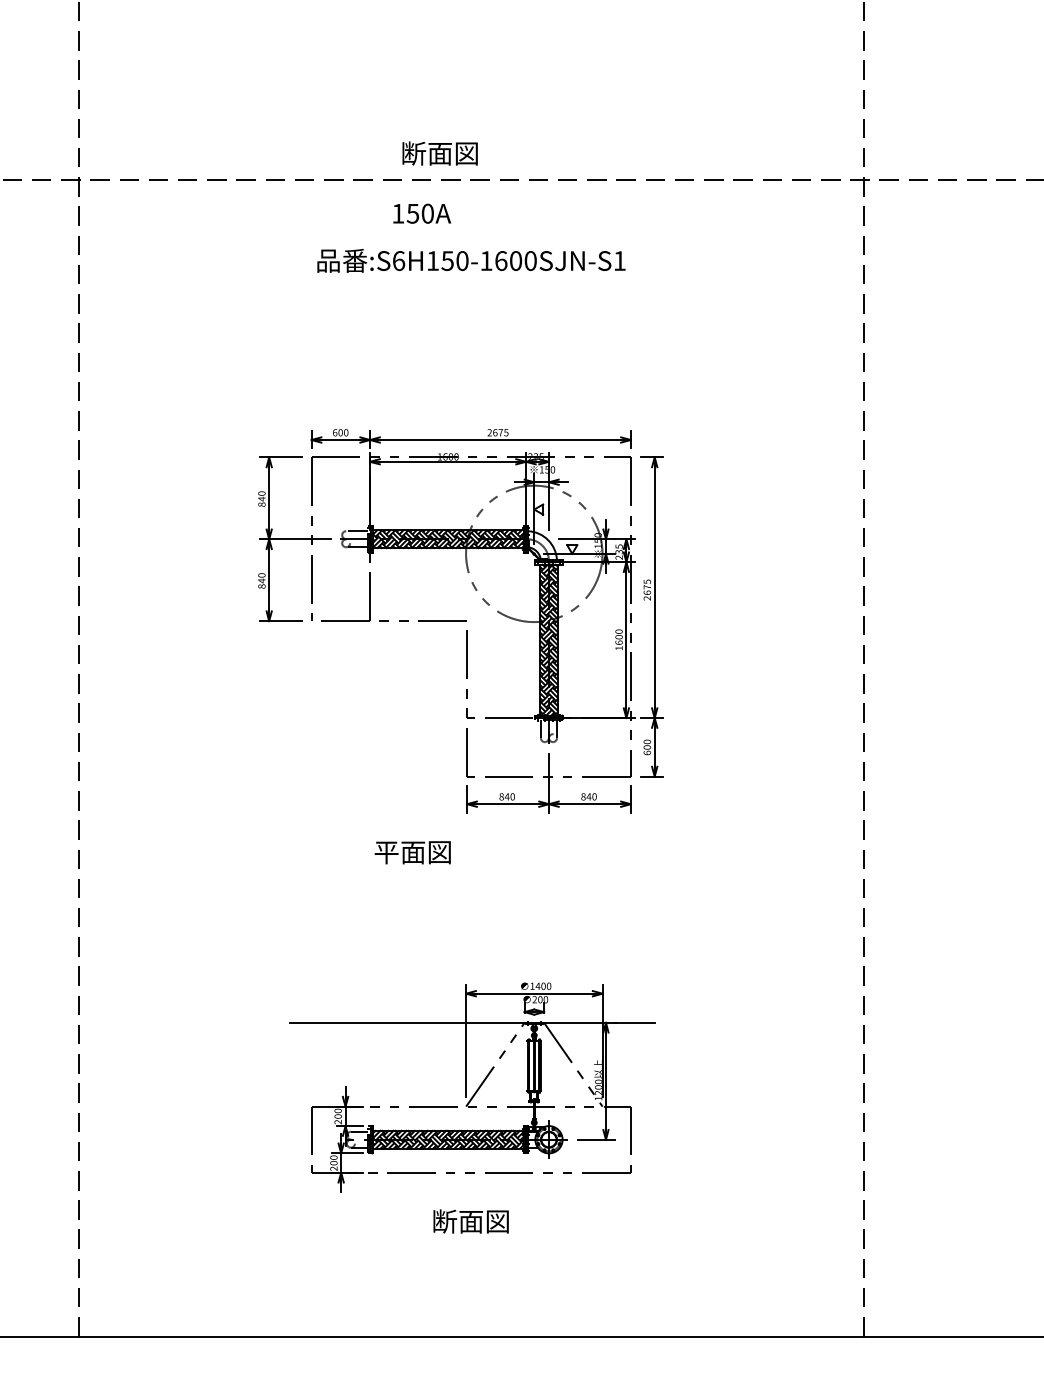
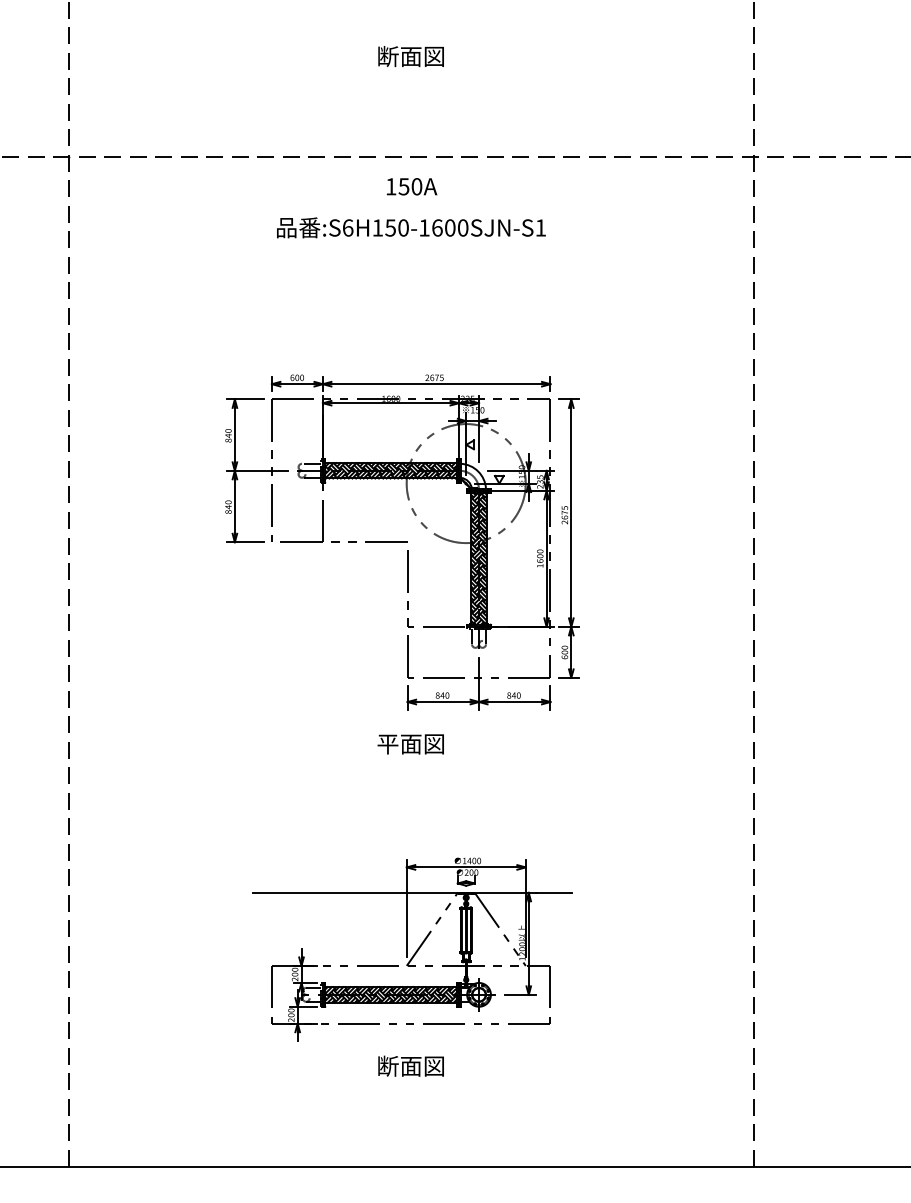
text: (439, 153) -> (410, 56), moved
text: (422, 213) -> (412, 186), moved
text: (412, 852) -> (410, 744), moved

